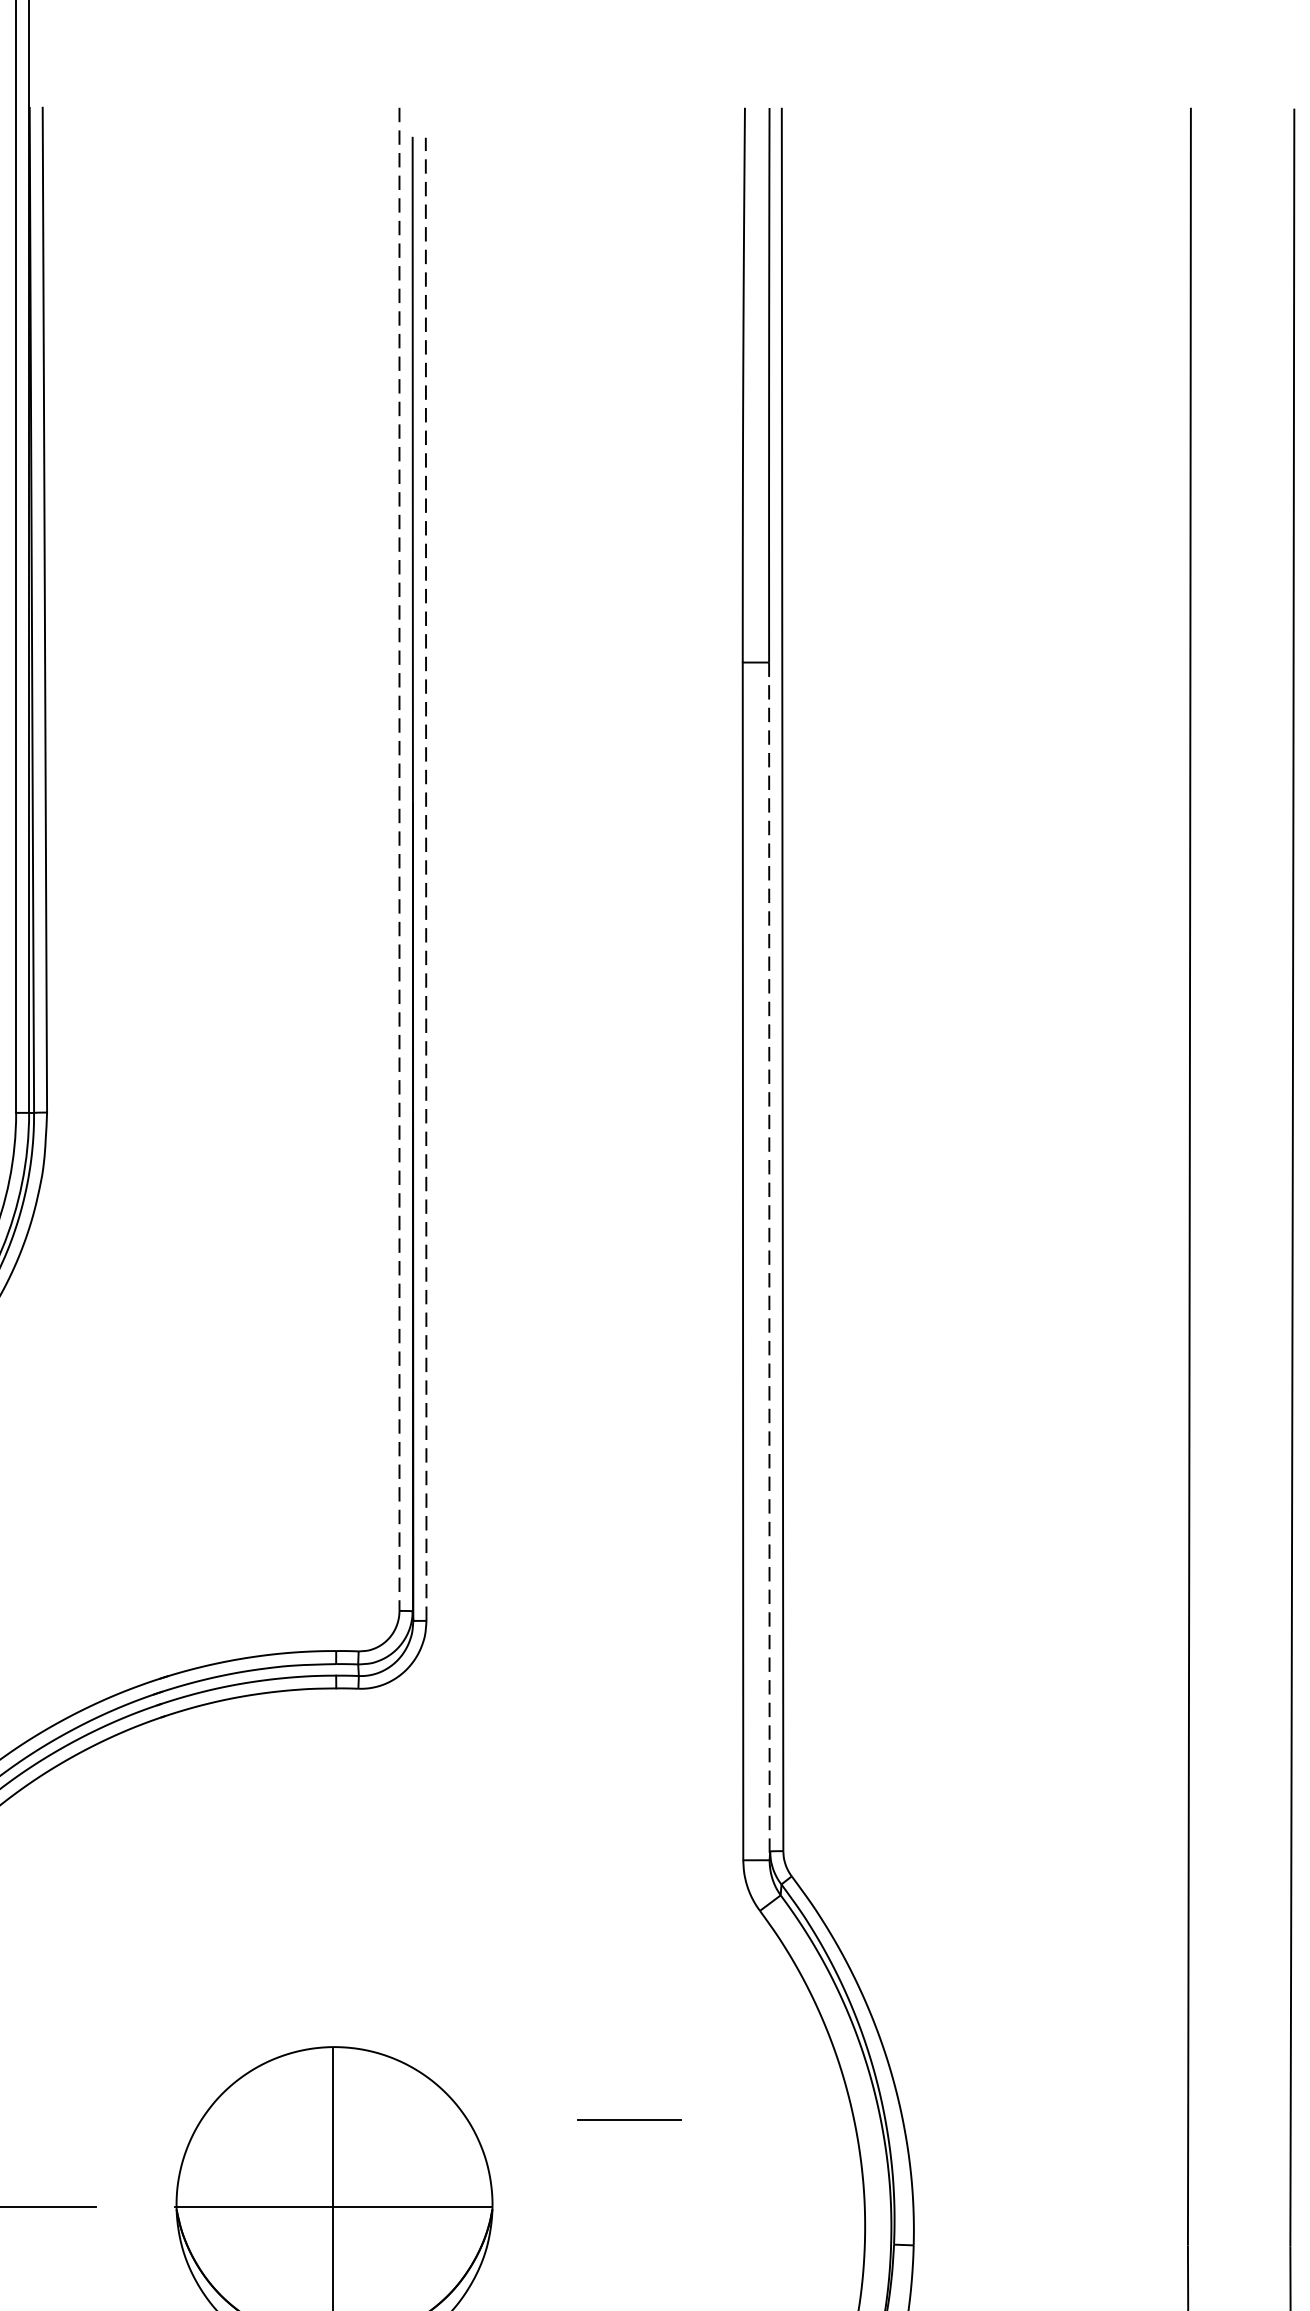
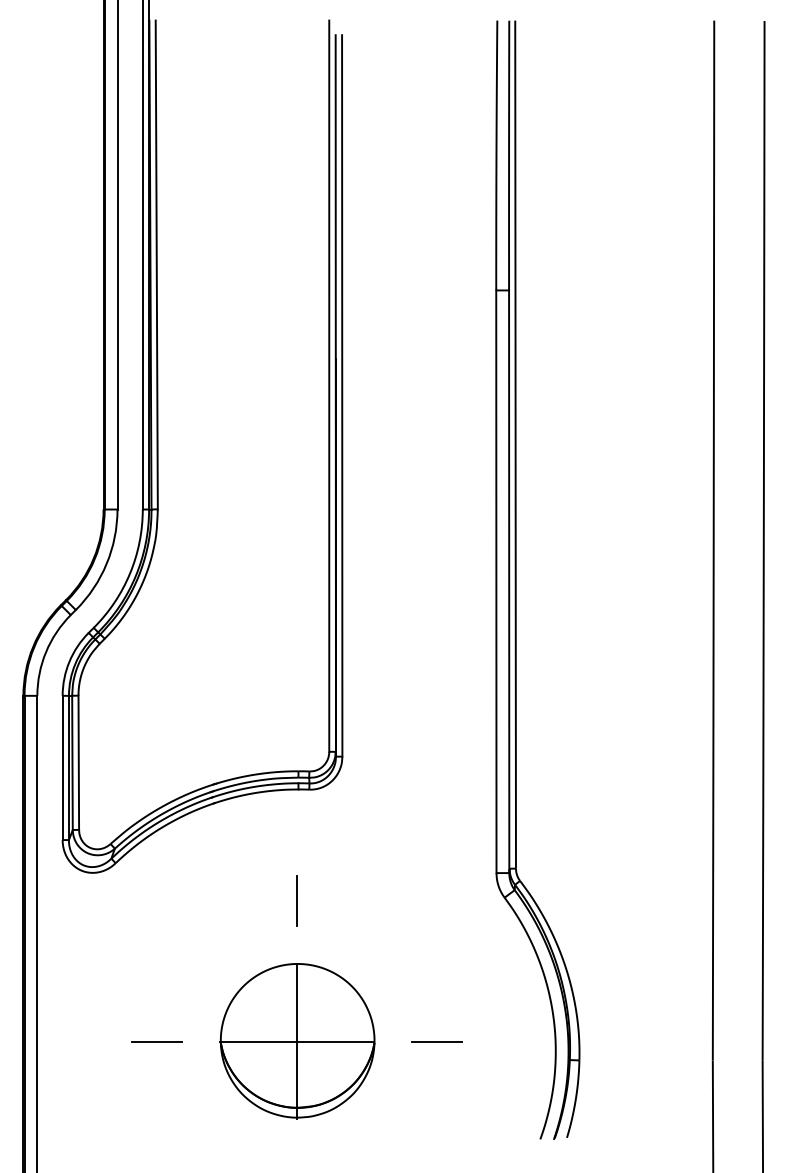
line: (399, 859) -> (329, 386), dashed -> solid
line: (426, 878) -> (342, 395), dashed -> solid
line: (769, 1262) -> (509, 582), dashed -> solid
line: (332, 1918) -> (296, 901), added
line: (628, 2120) -> (436, 1041), moved

